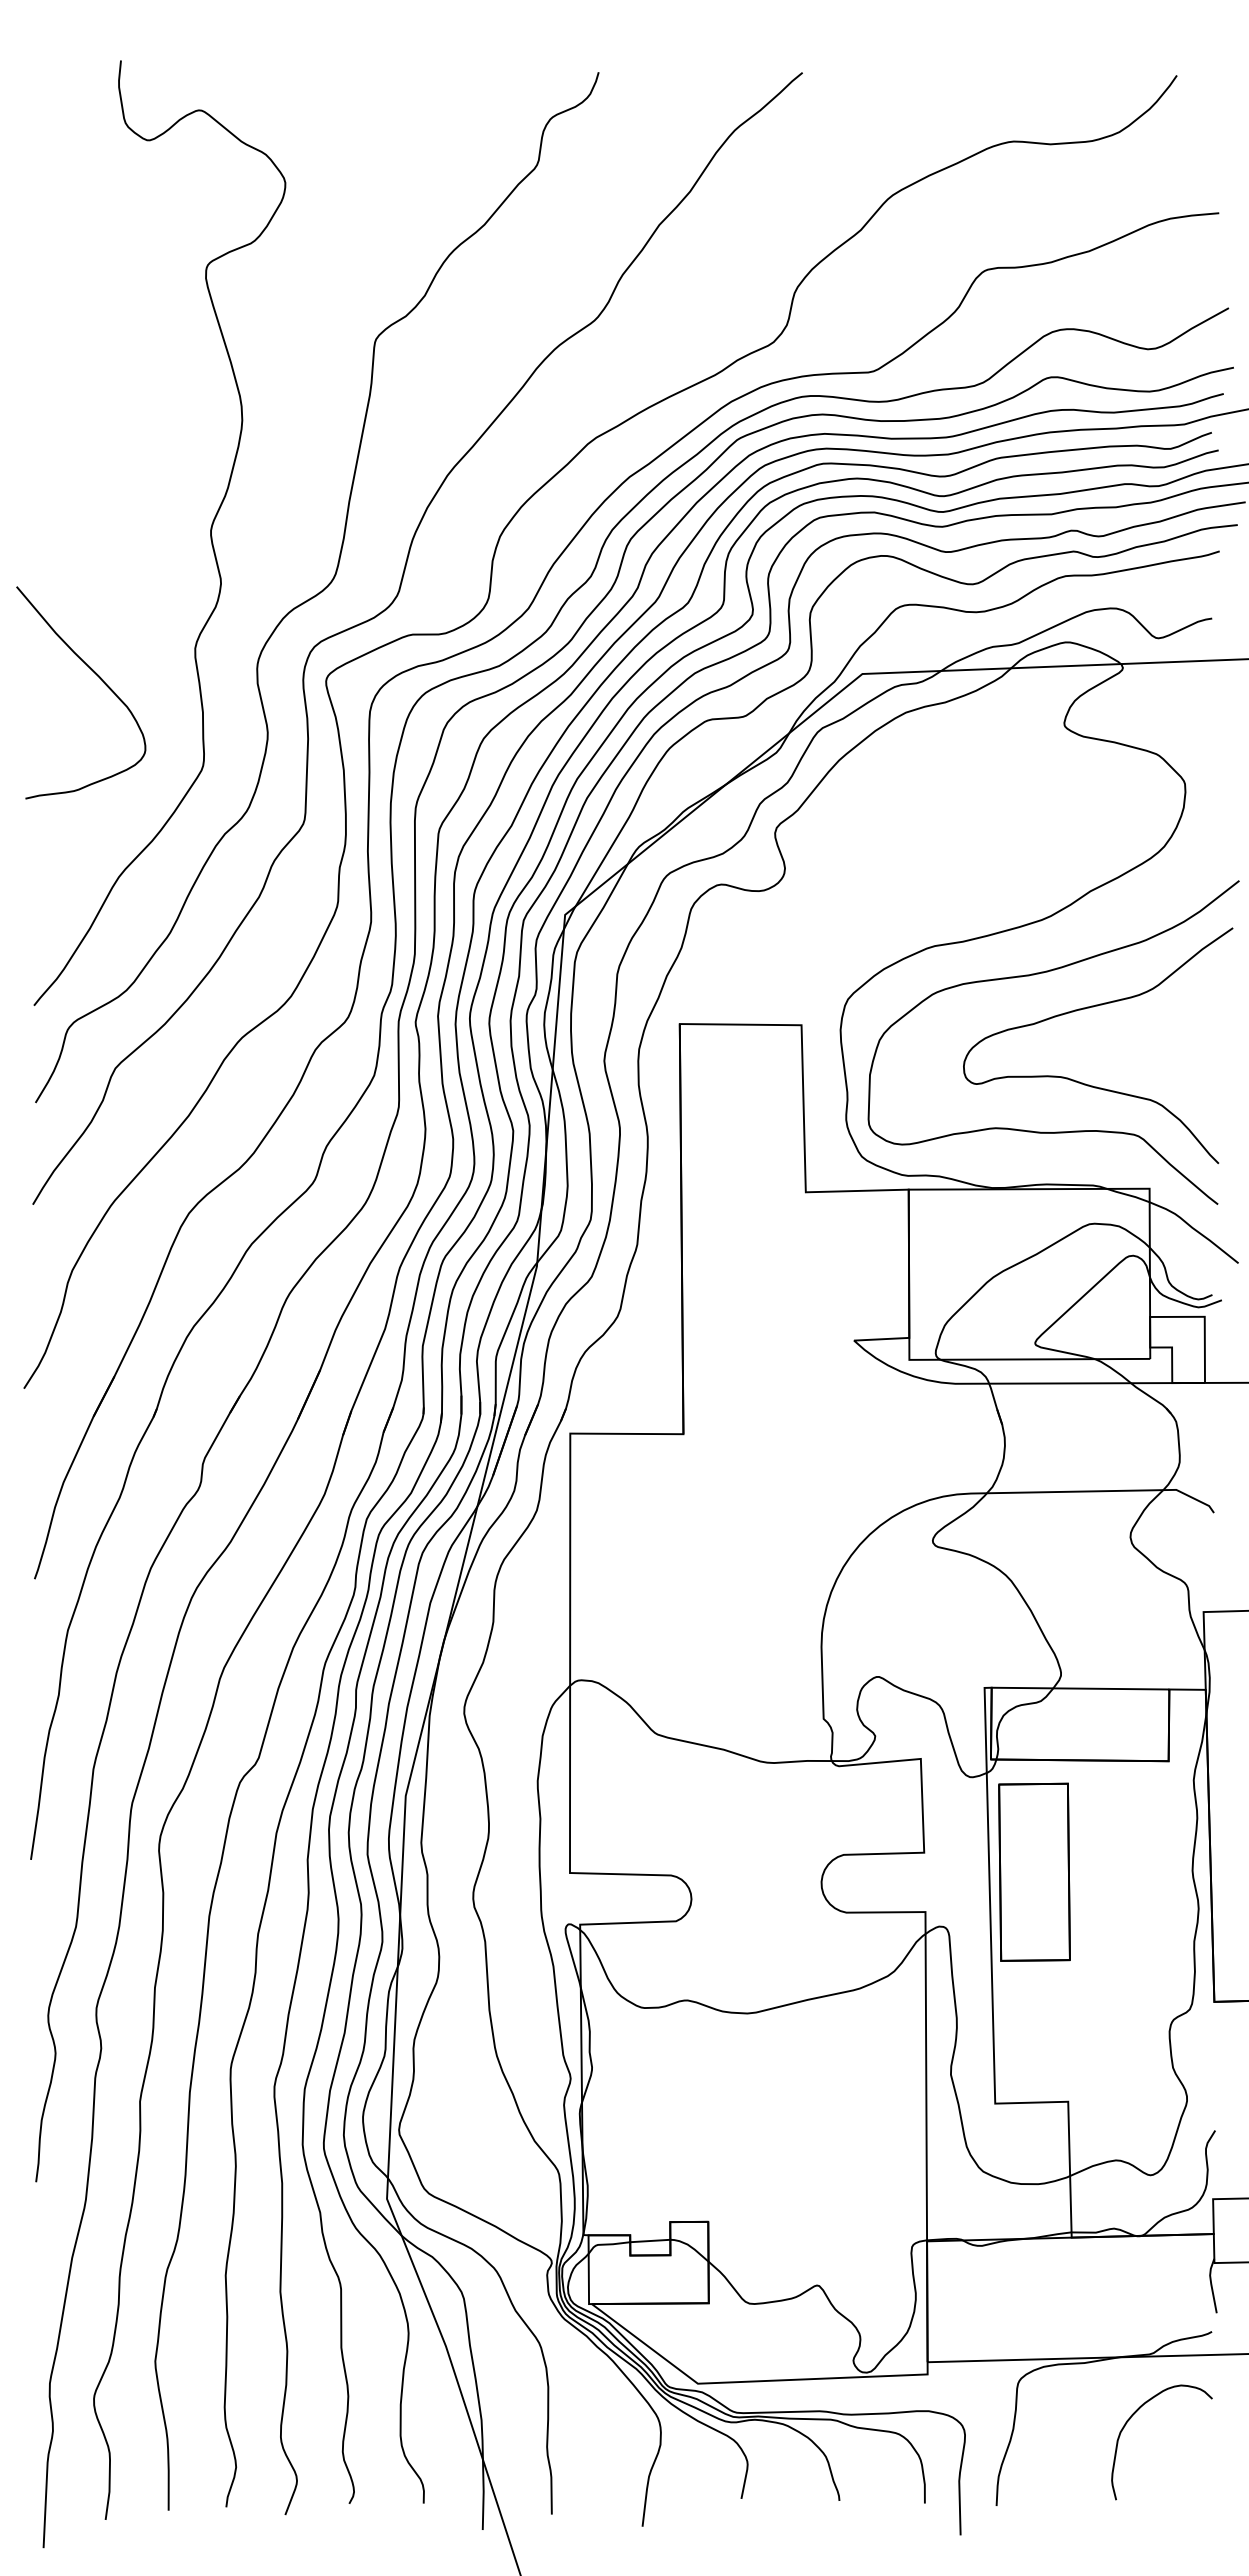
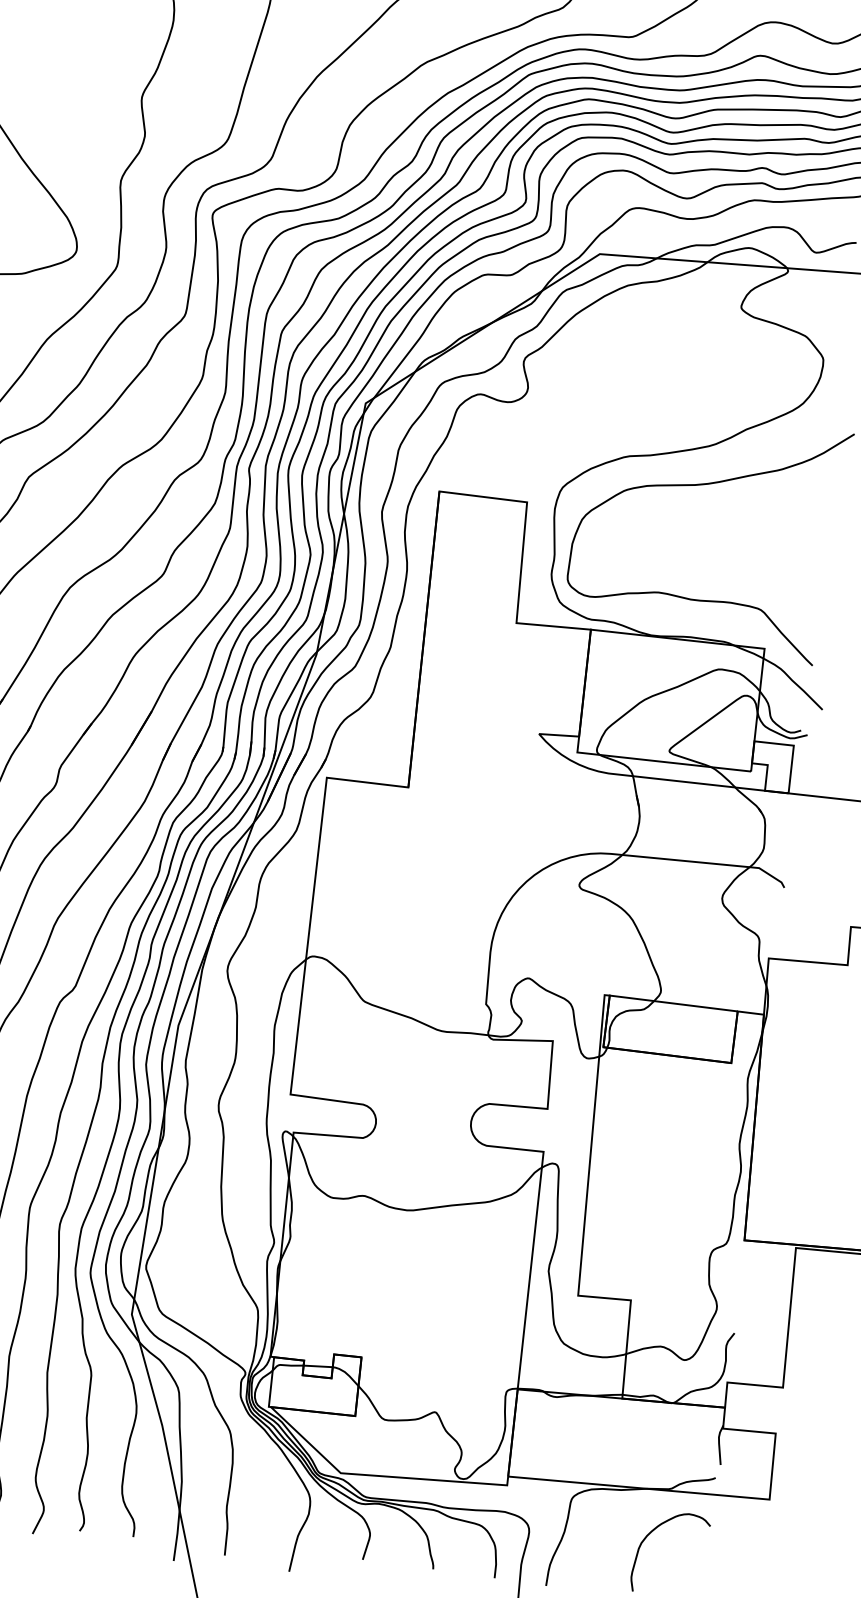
curve: (1089, 1008) -> (736, 513), removed
part: (1034, 1871) -> (625, 1131), removed

